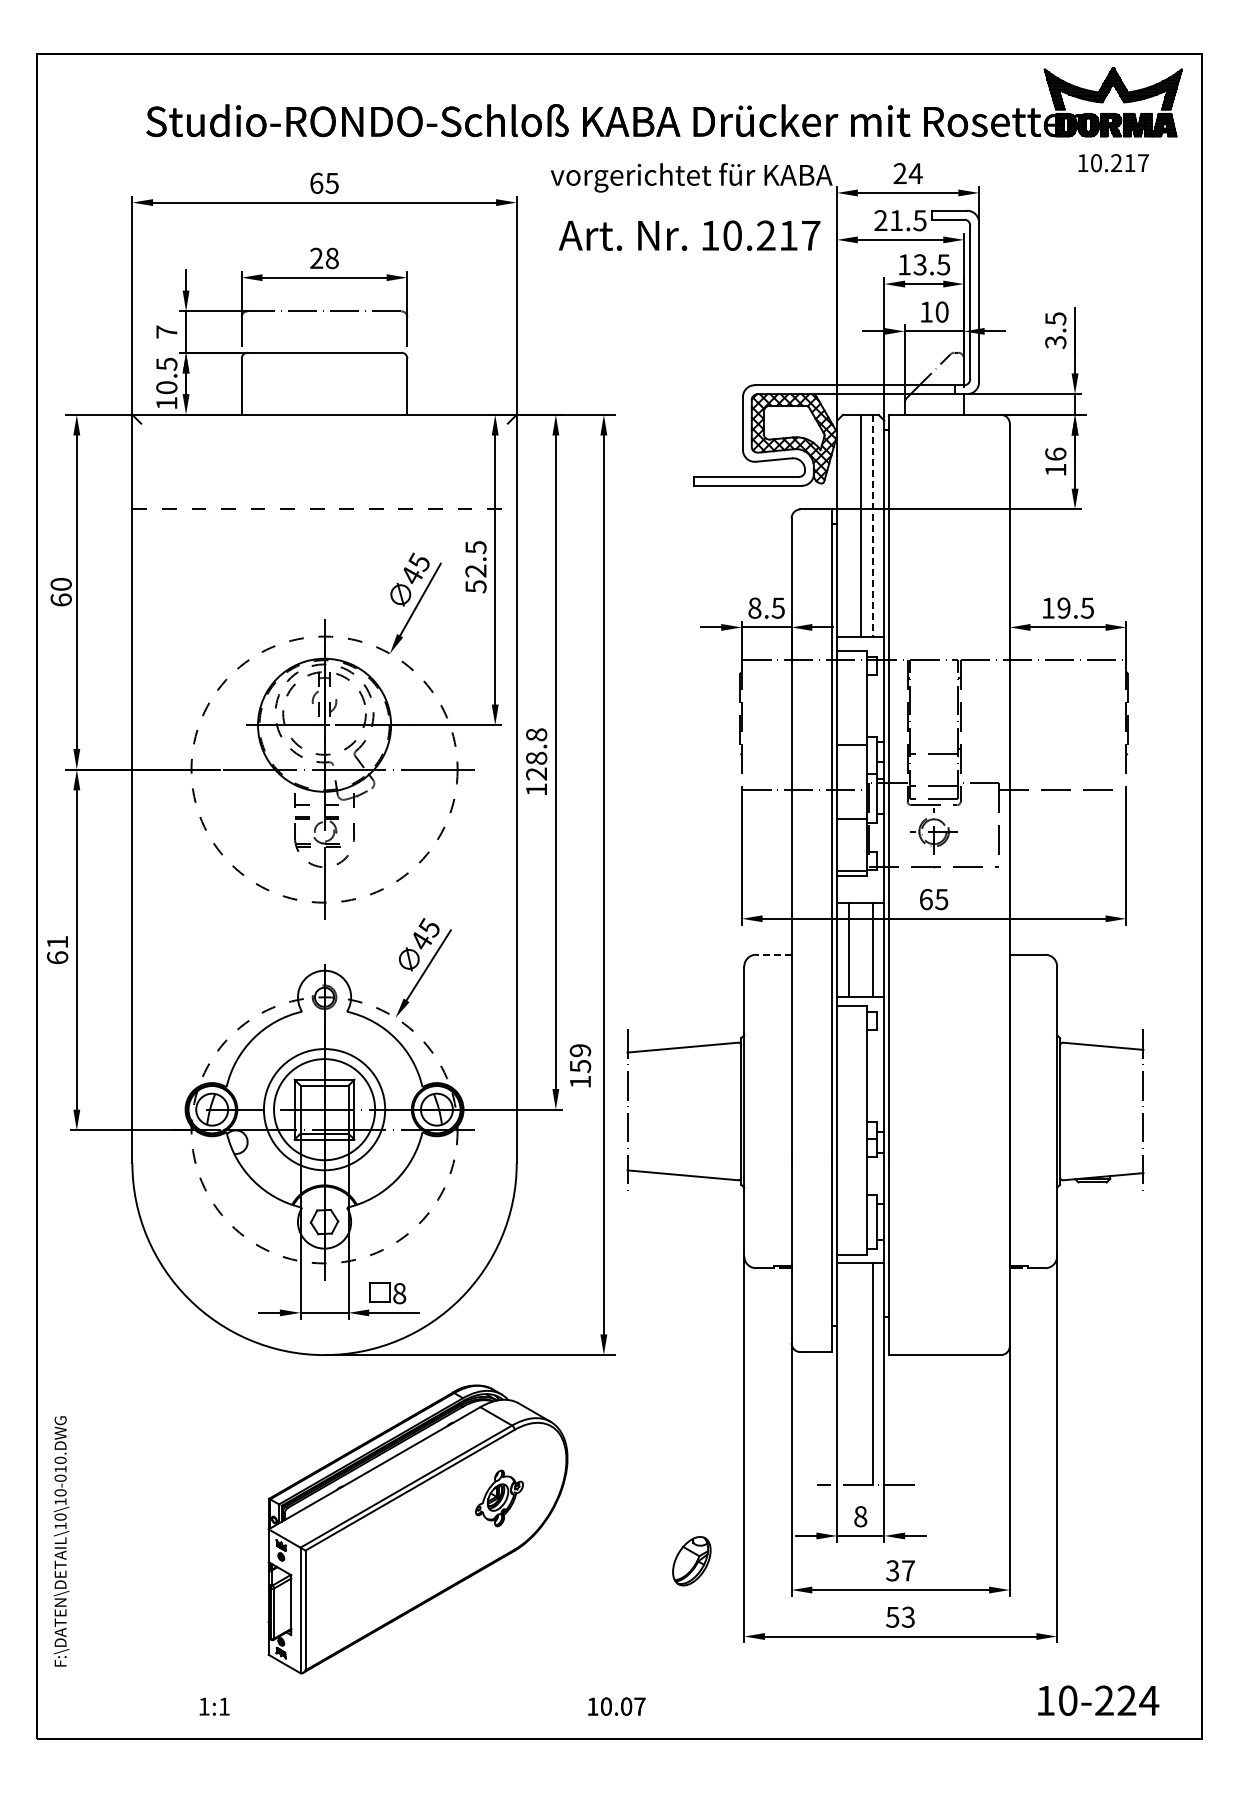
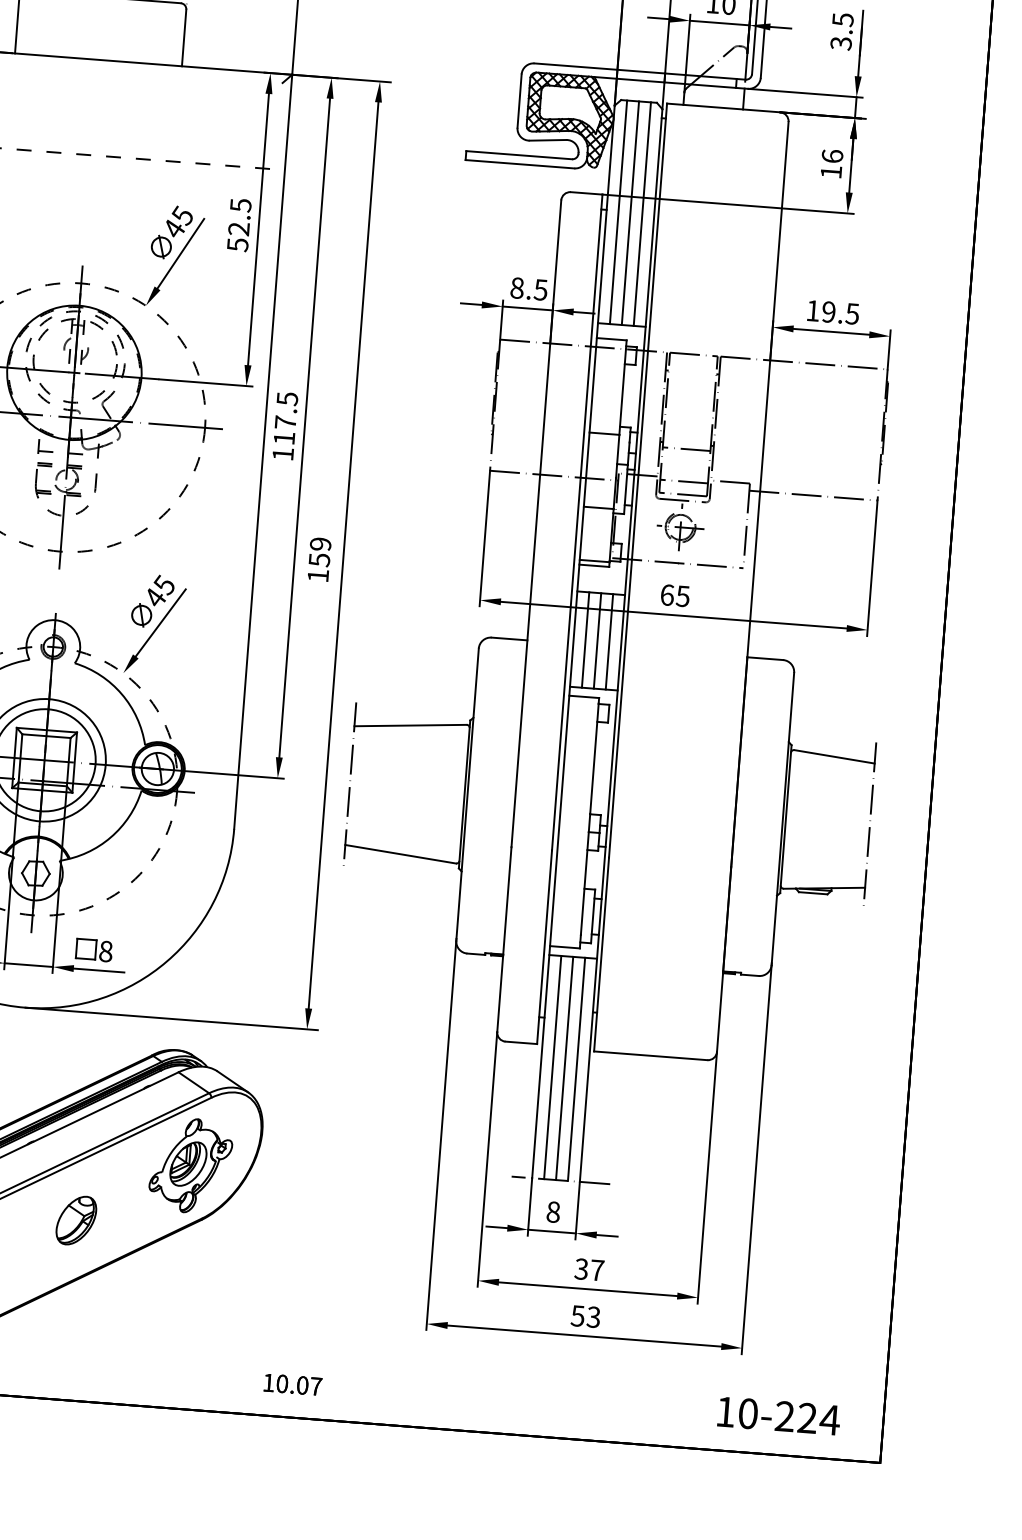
line: (848, 525) -> (618, 212), added
line: (872, 525) -> (642, 213), dashed -> solid
text: (536, 754) -> (285, 418), 128.8 -> 117.5
line: (860, 949) -> (597, 640), added
line: (773, 954) -> (509, 638), dashed -> solid
text: (580, 1065) -> (319, 559), moved
line: (848, 1373) -> (552, 1066), added
line: (860, 1373) -> (564, 1067), added
part: (499, 1498) -> (190, 1165), size x1.67
part: (691, 1561) -> (76, 1220), moved

